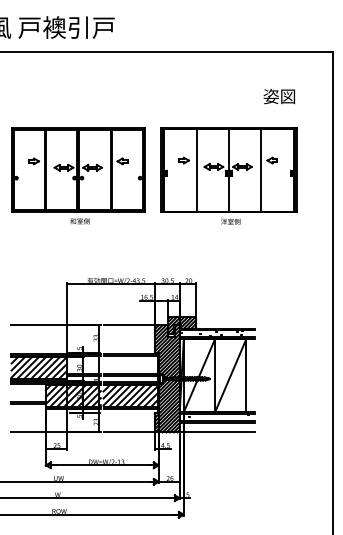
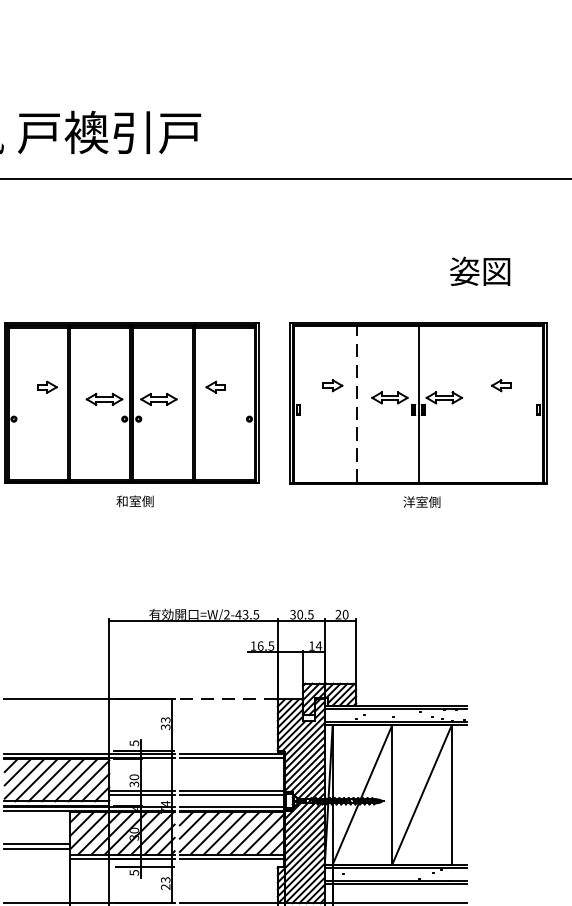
text: (279, 96) -> (480, 271), moved
line: (196, 169) -> (356, 402), solid -> dashed
line: (261, 170) -> (480, 404), removed
line: (129, 325) -> (229, 699), solid -> dashed

